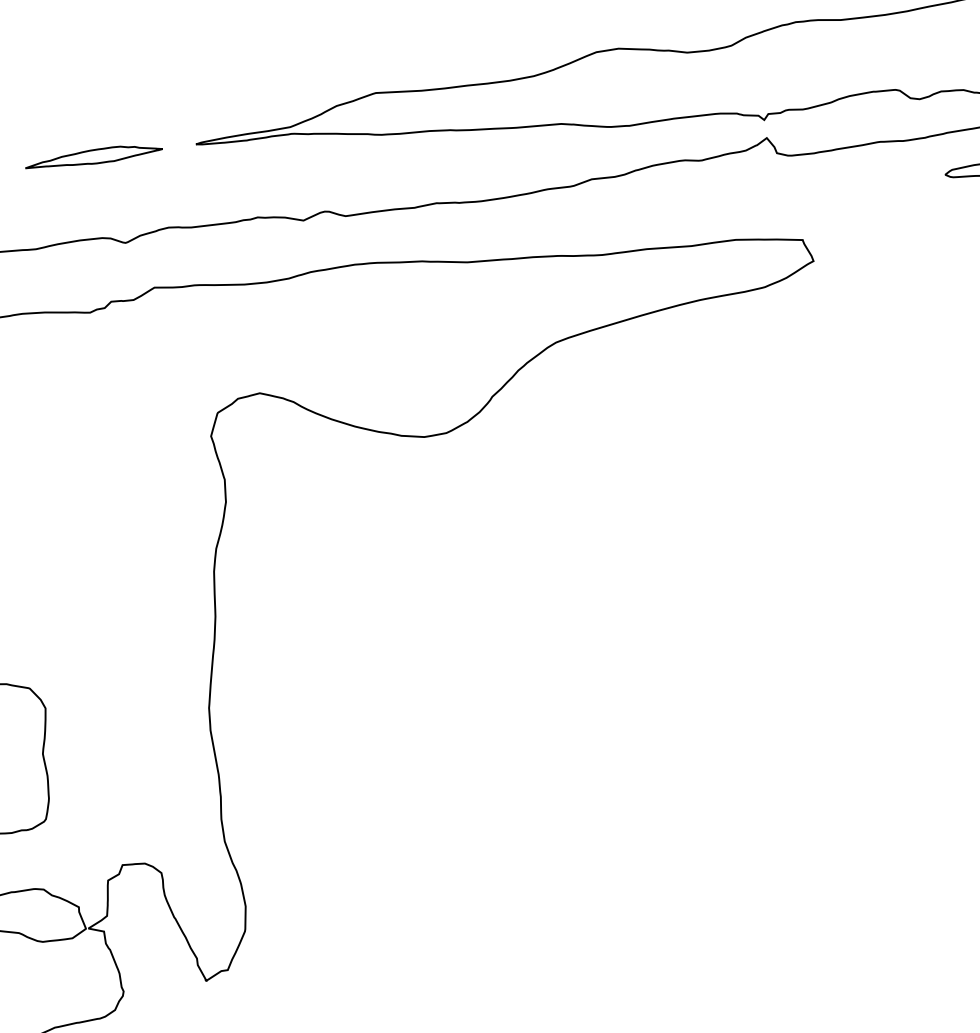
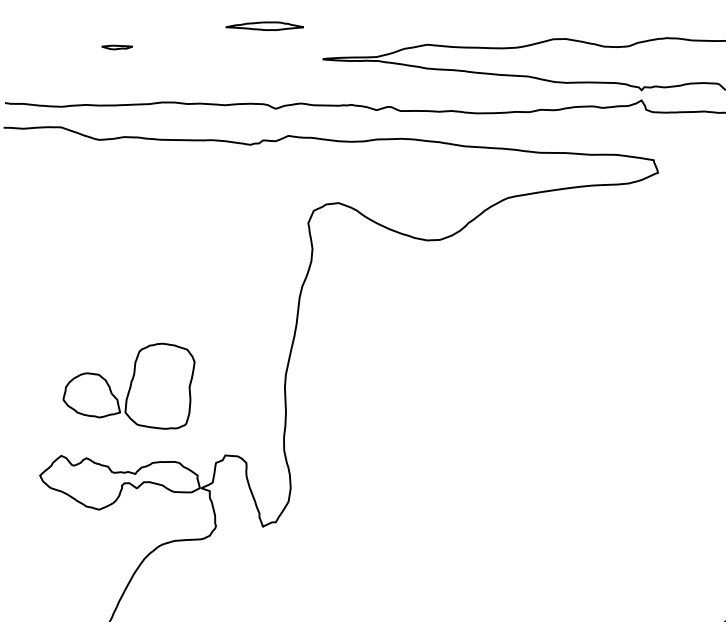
part: (93, 157) -> (264, 26), moved

